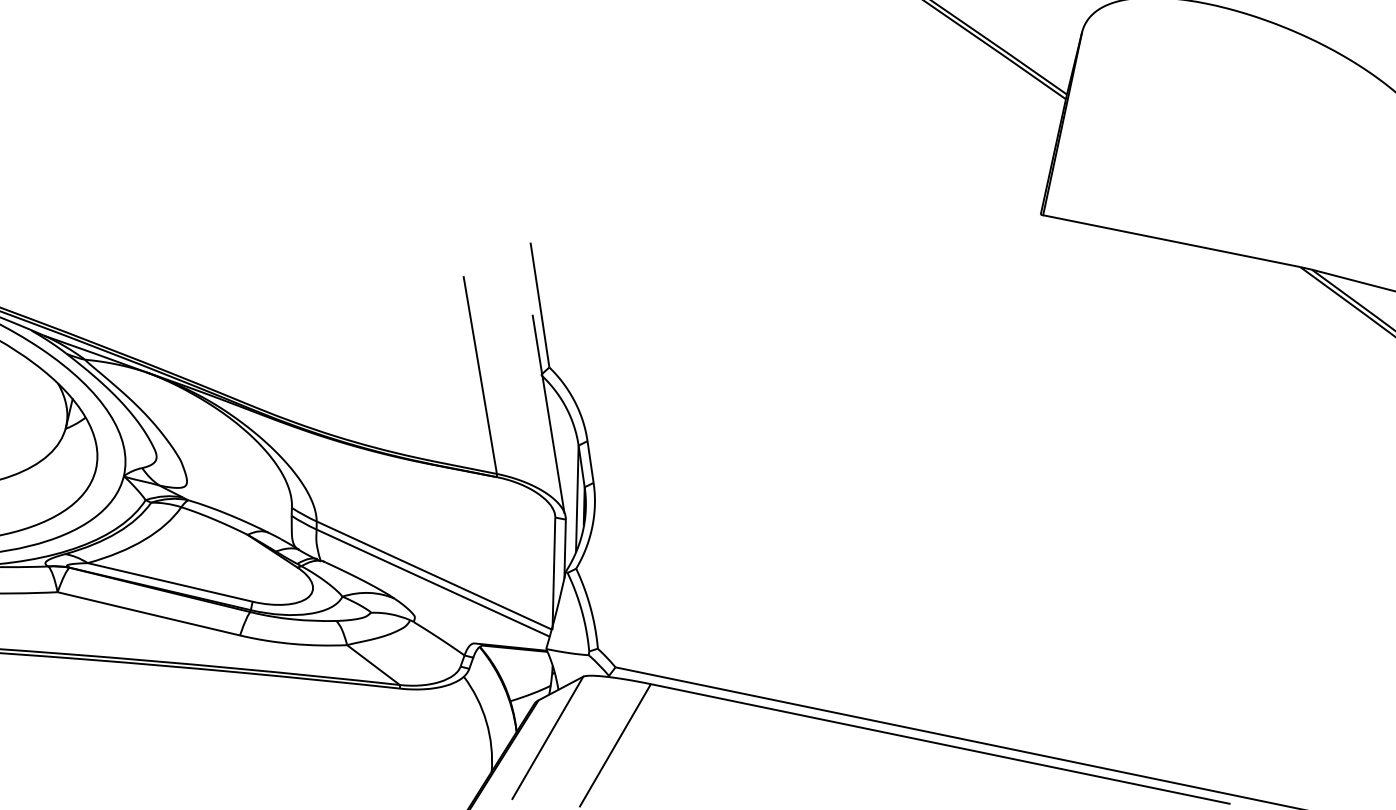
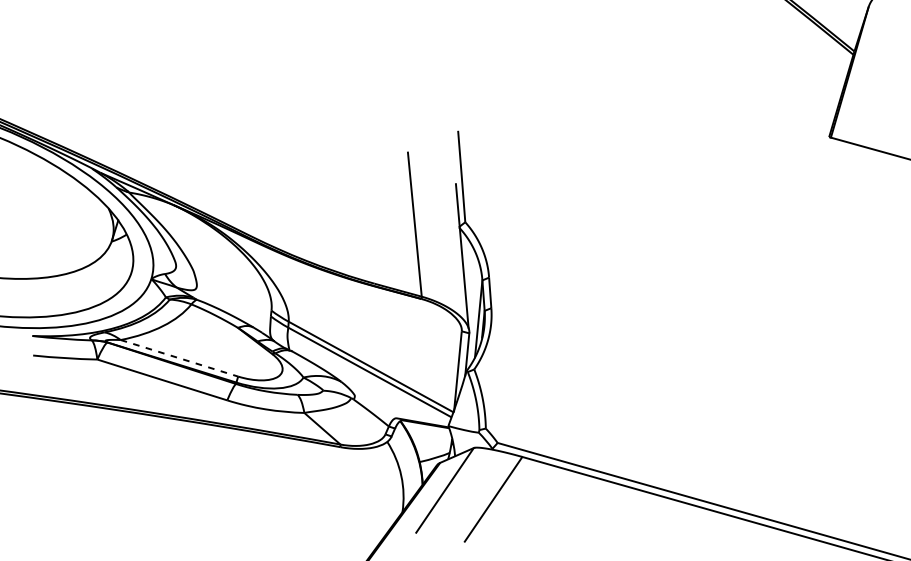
line: (170, 582) -> (179, 358), solid -> dashed

